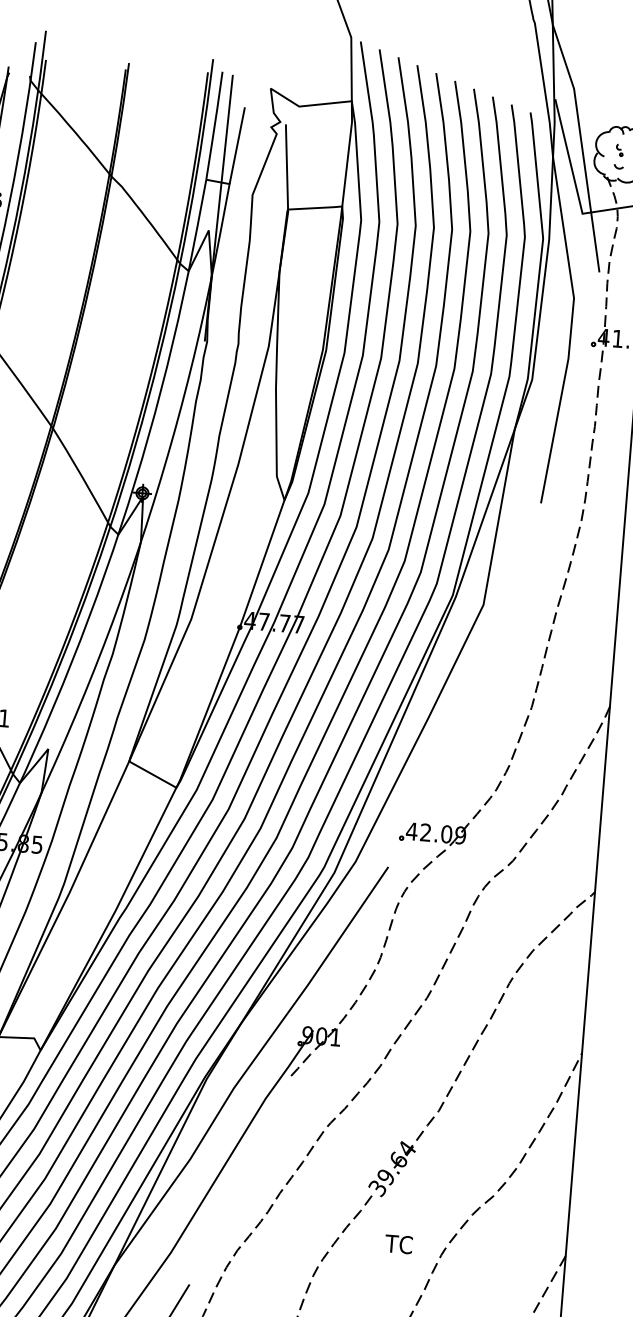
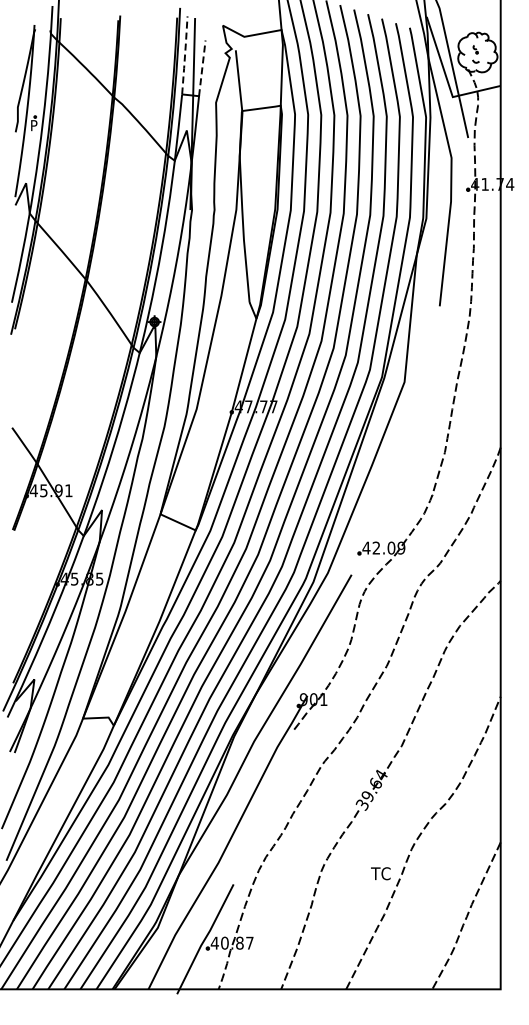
line: (215, 124) -> (185, 54), solid -> dashed
line: (237, 144) -> (202, 67), solid -> dashed
text: (398, 1244) -> (380, 873), moved

